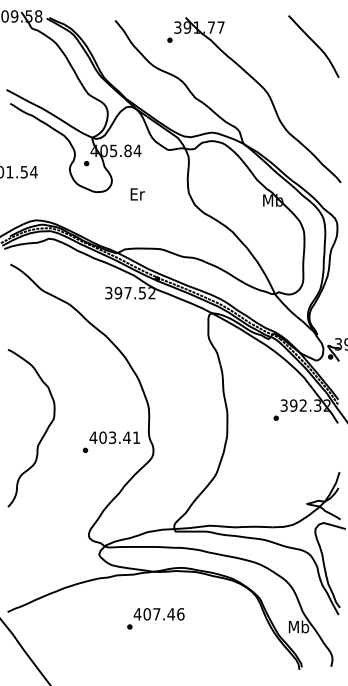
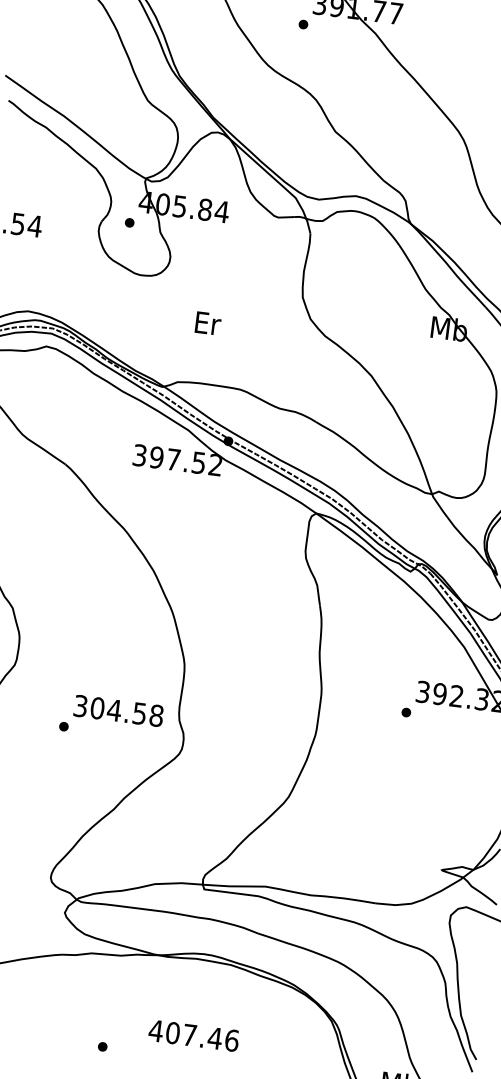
text: (137, 194) -> (207, 323), moved
text: (114, 437) -> (117, 710), 403.41 -> 304.58
text: (158, 614) -> (192, 1035), moved

